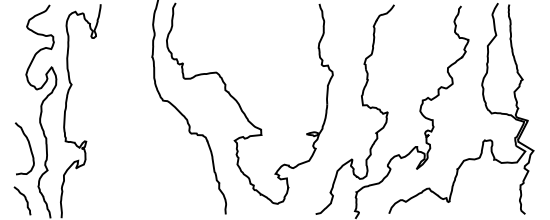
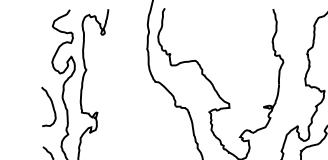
curve: (28, 145) -> (51, 104), moved

